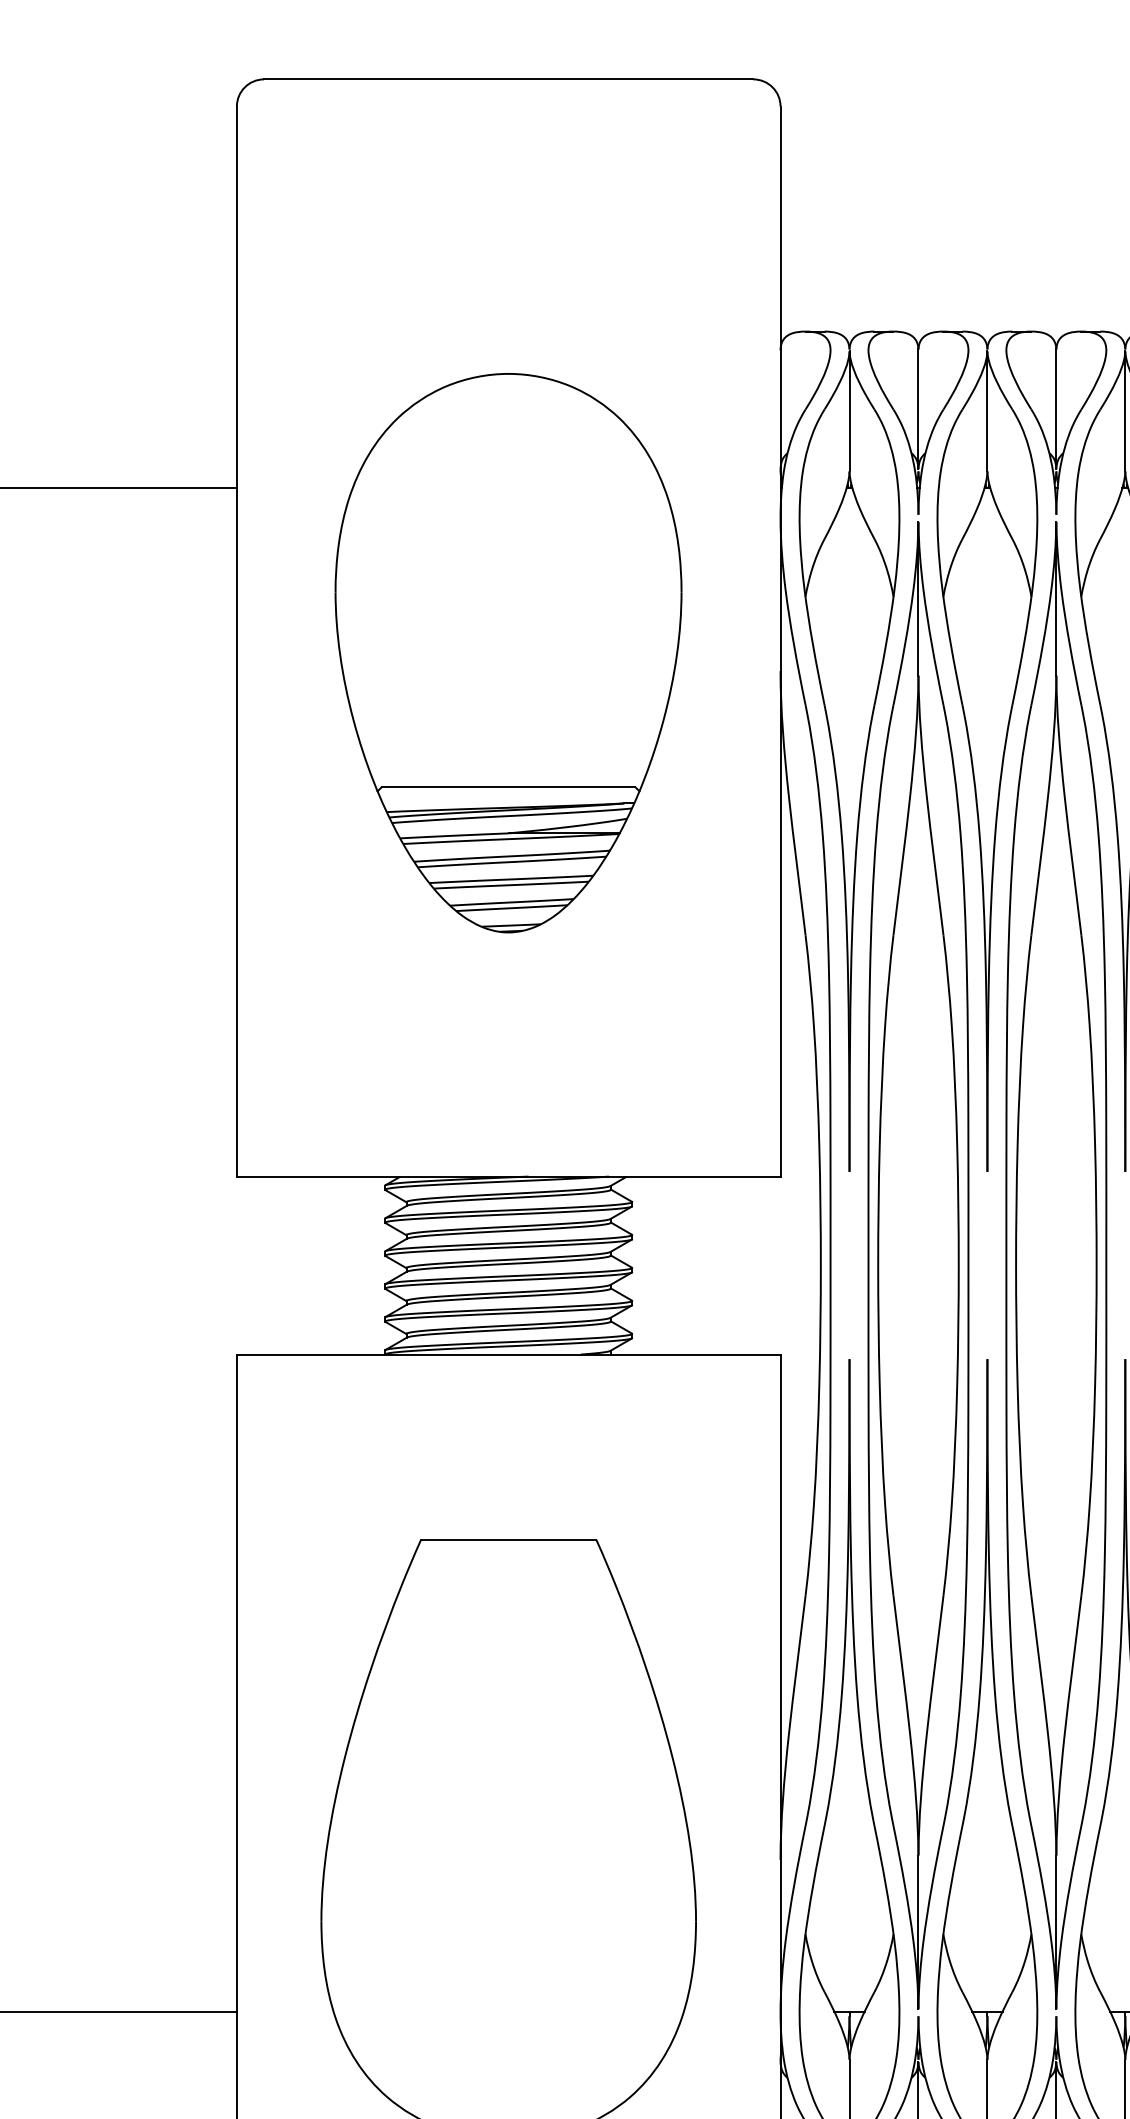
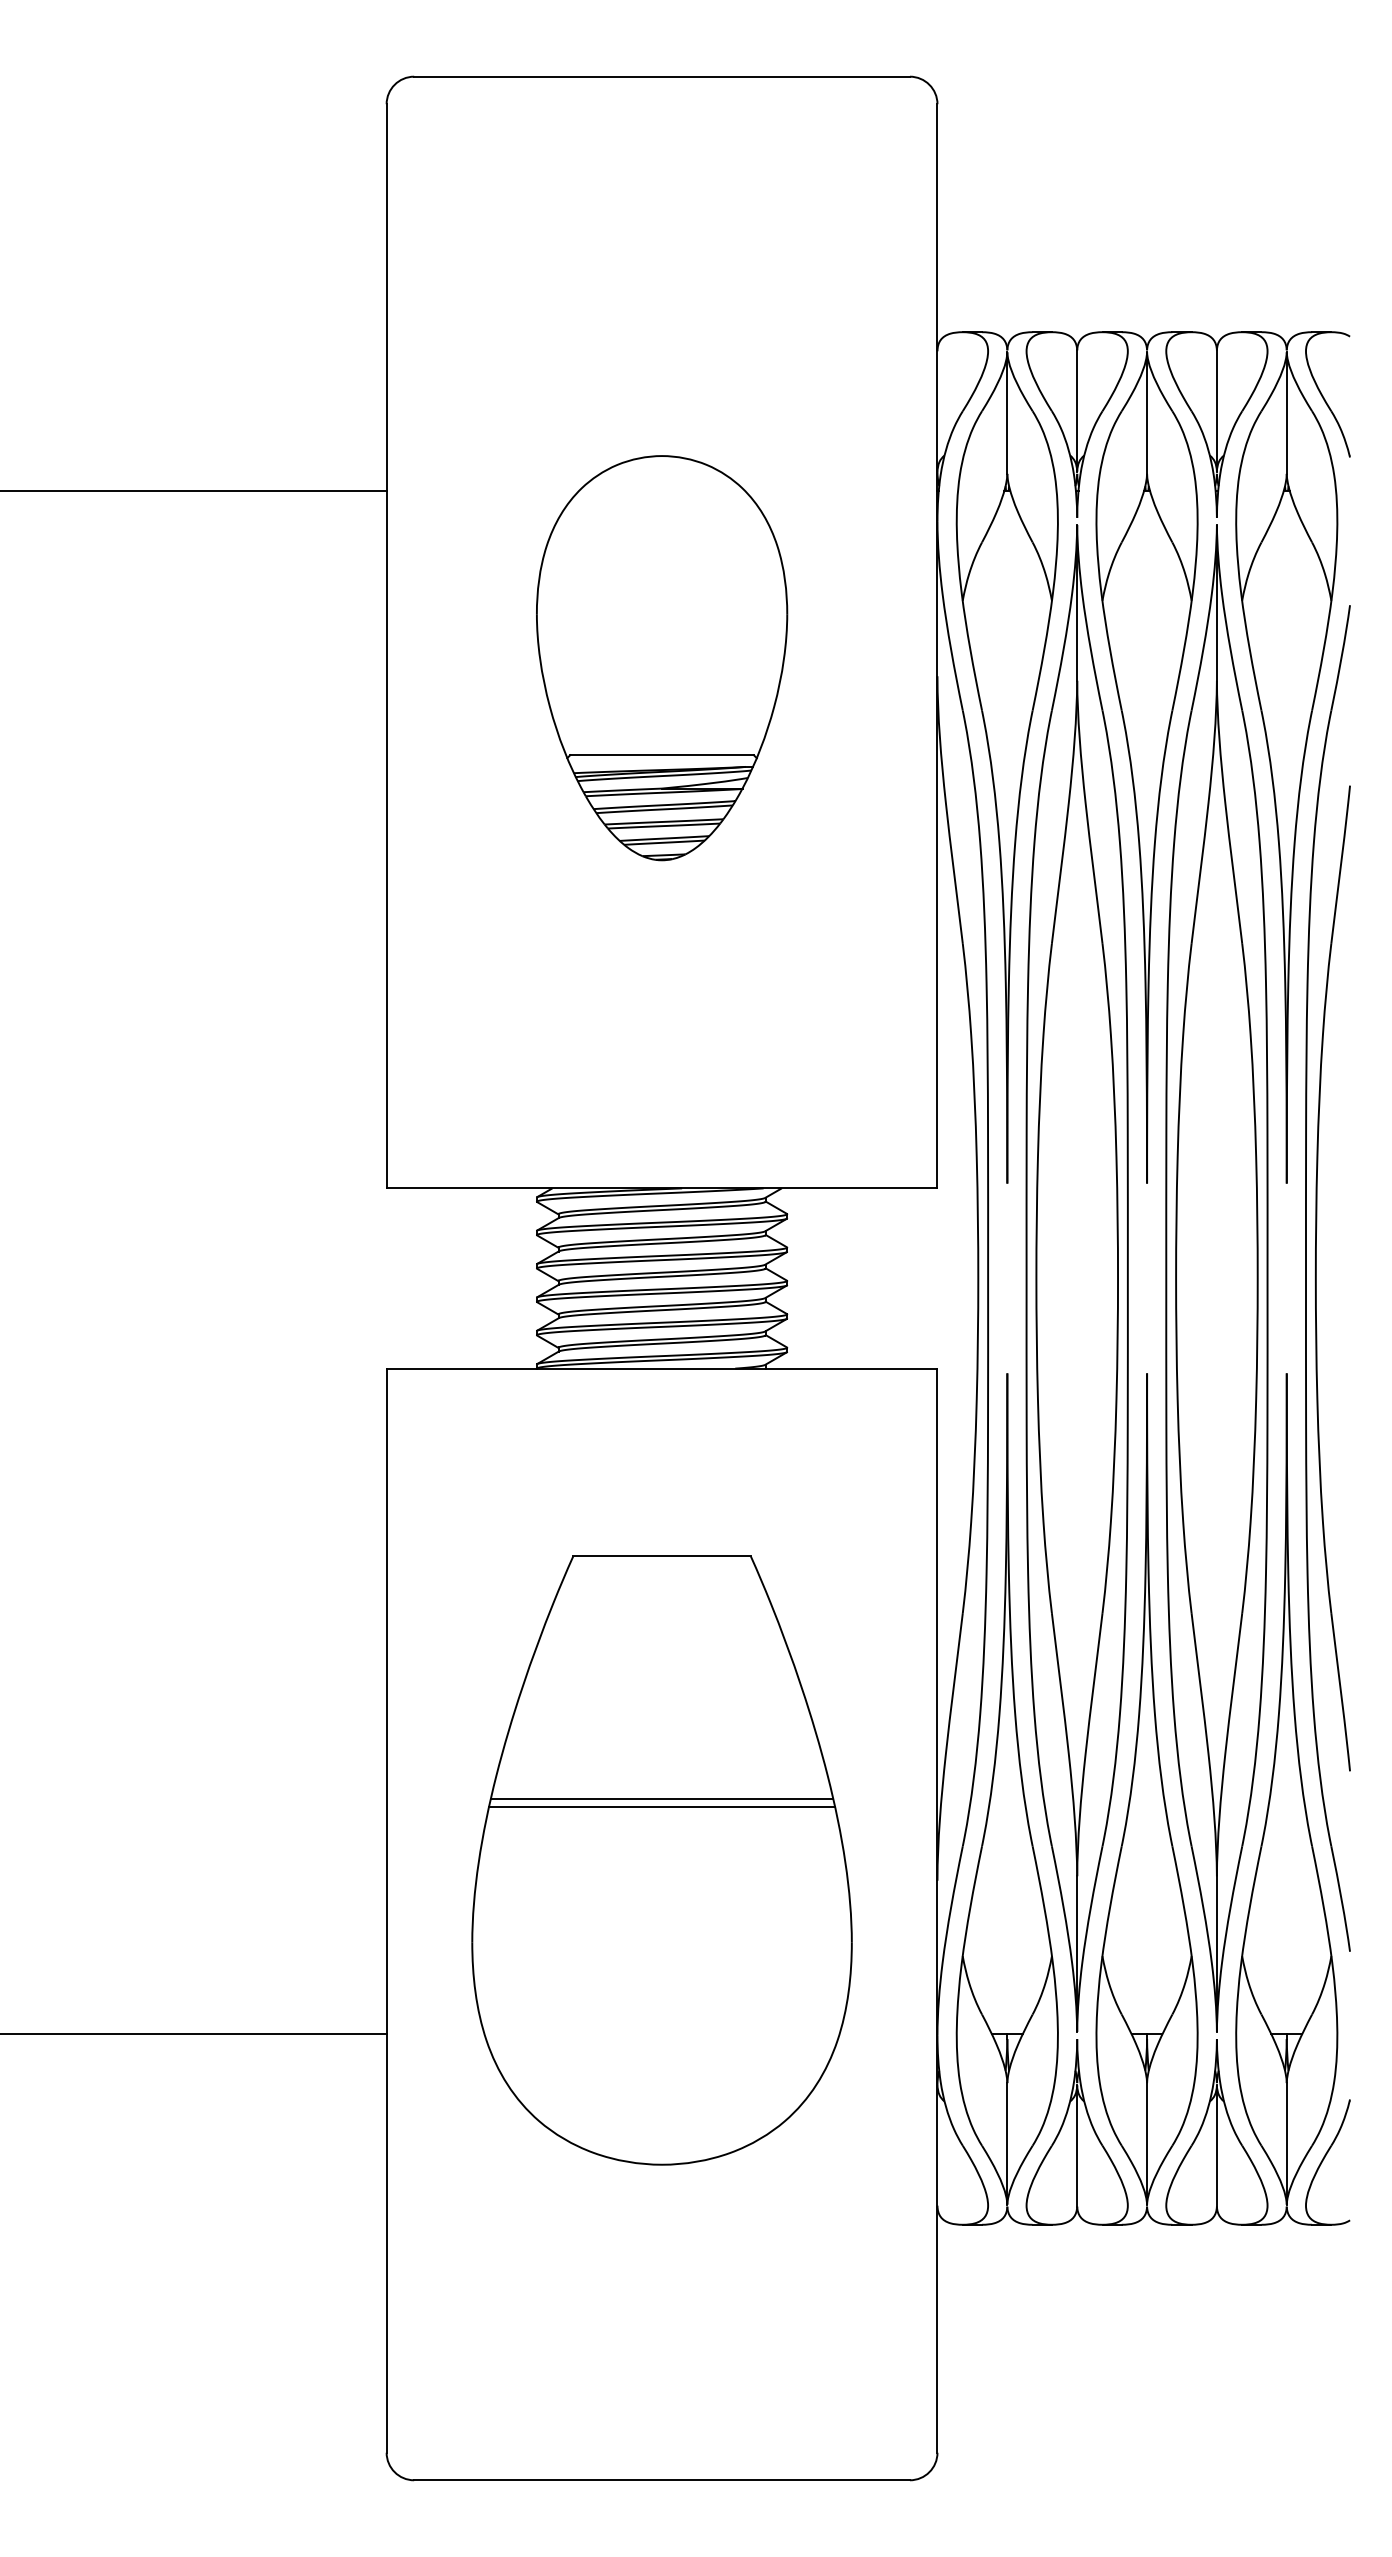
part: (509, 653) -> (662, 658), size x0.71
line: (508, 1778) -> (661, 1798), added
line: (509, 1786) -> (662, 1806), added

